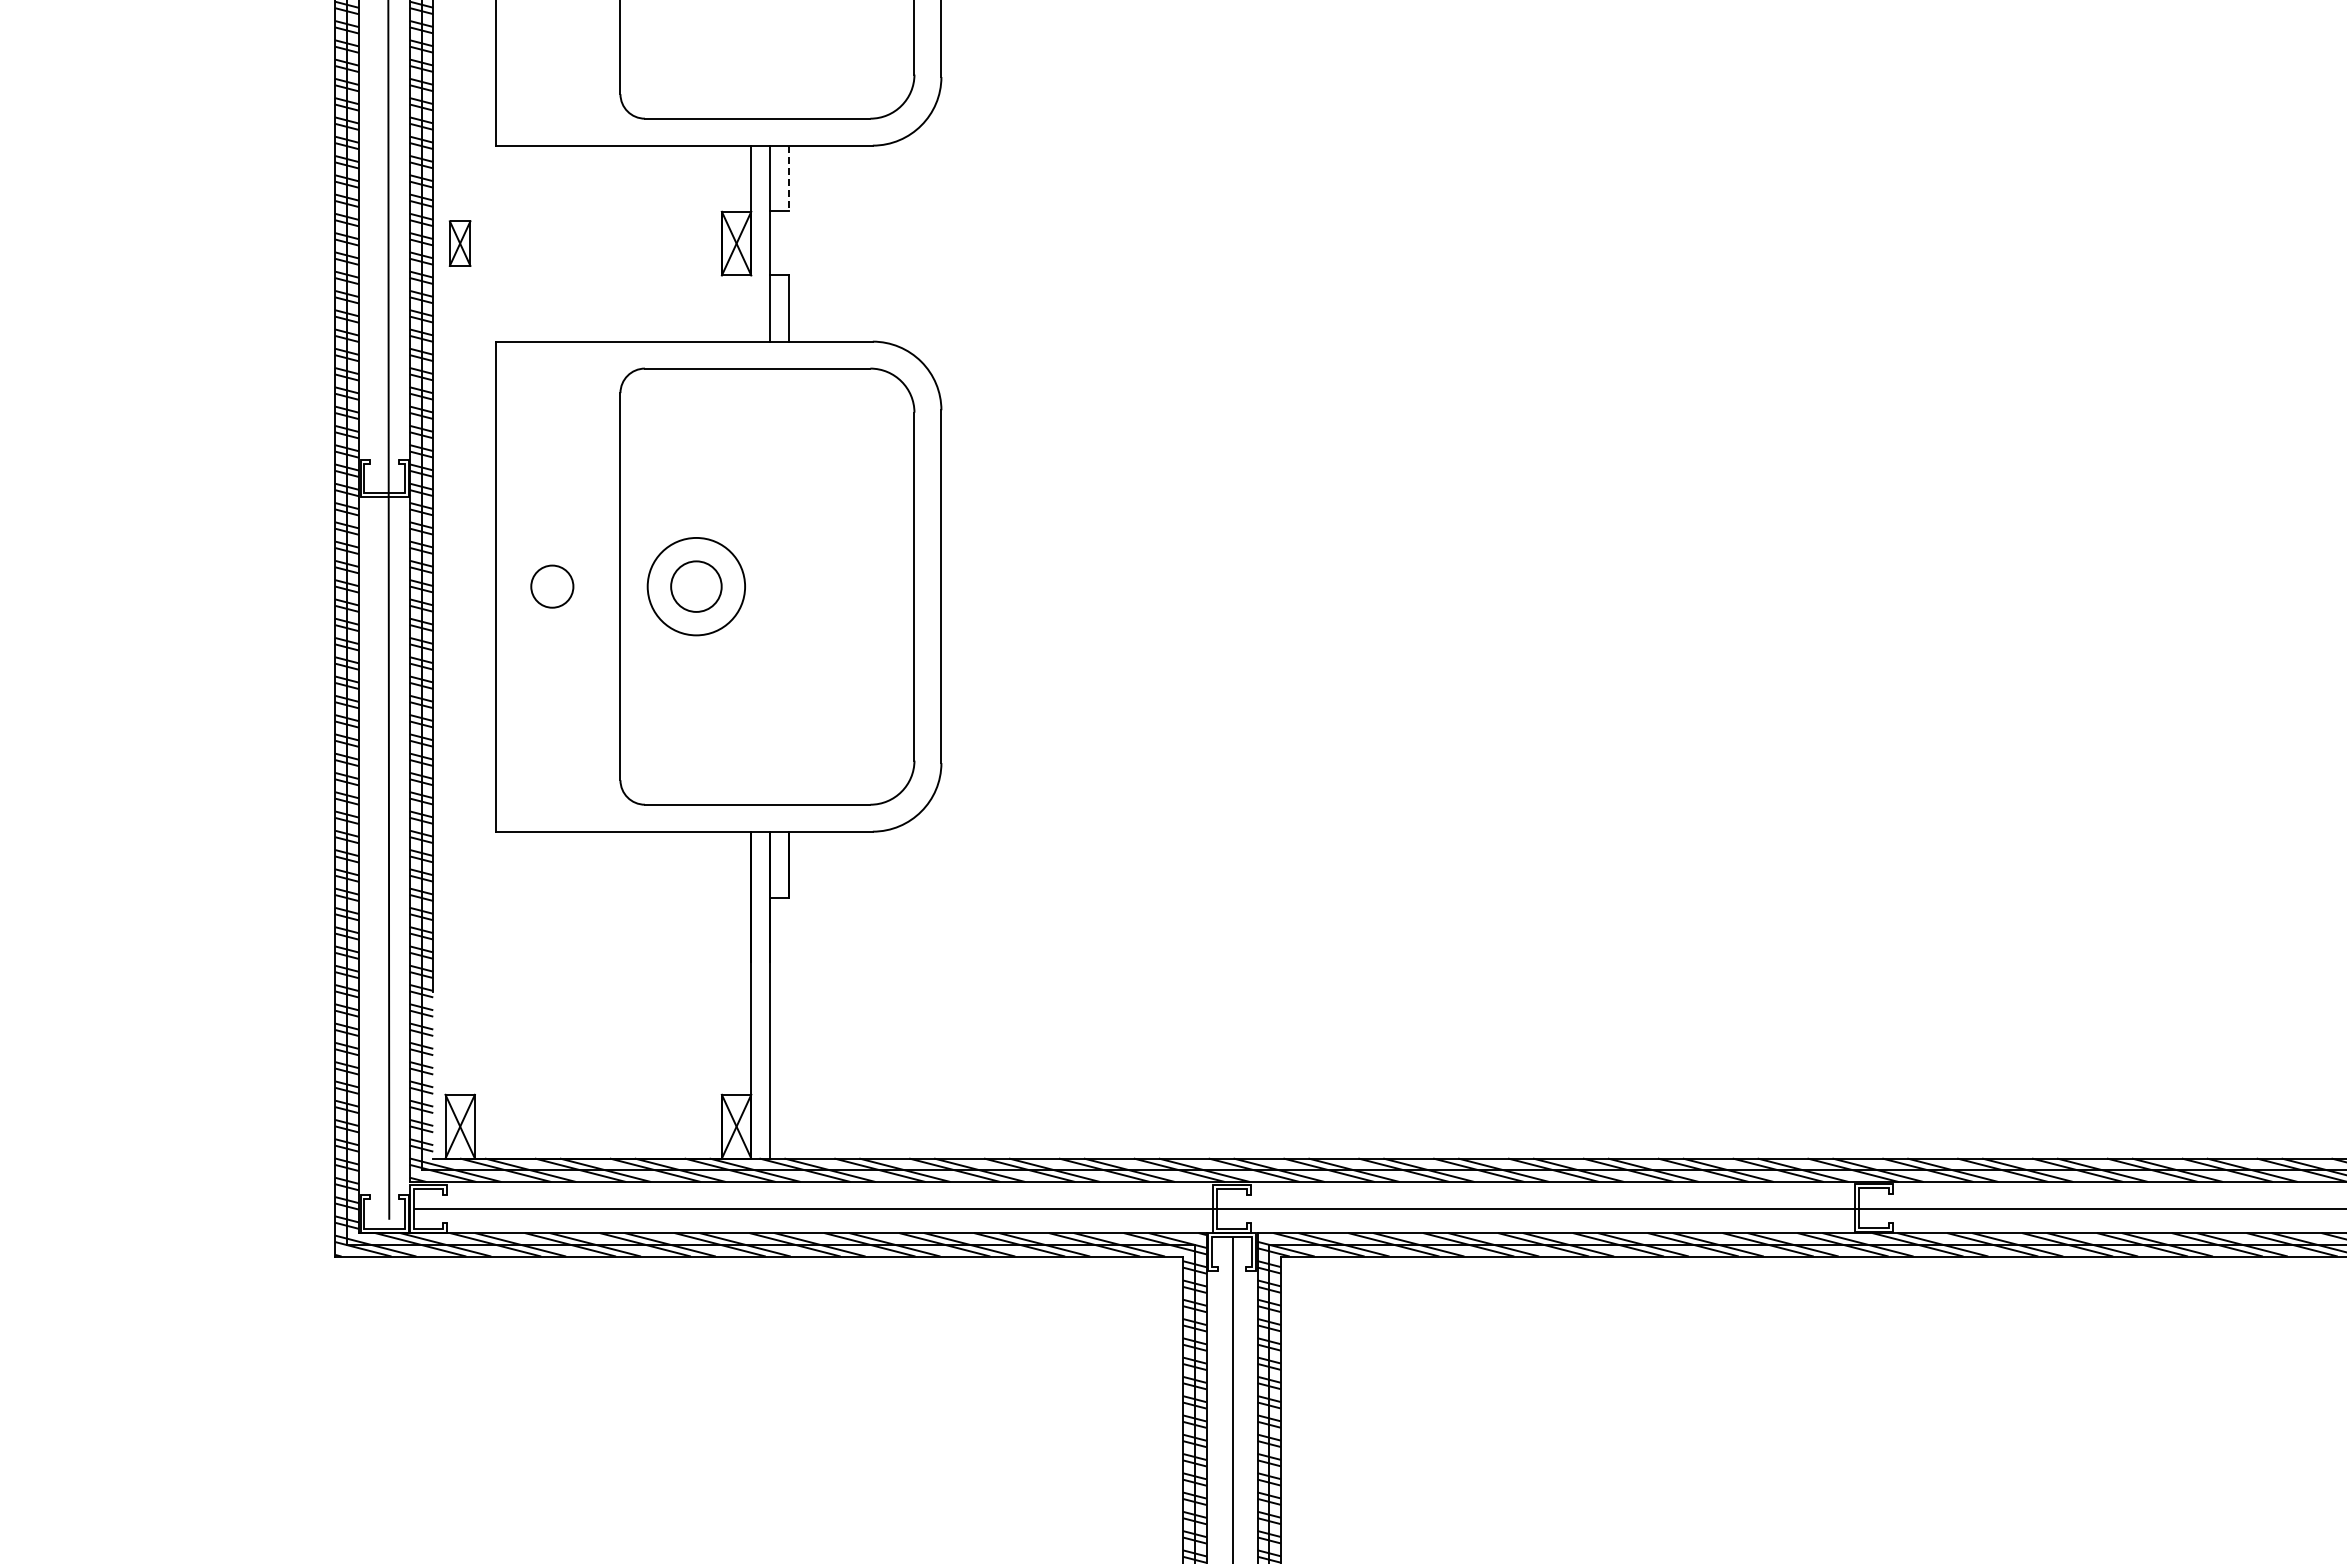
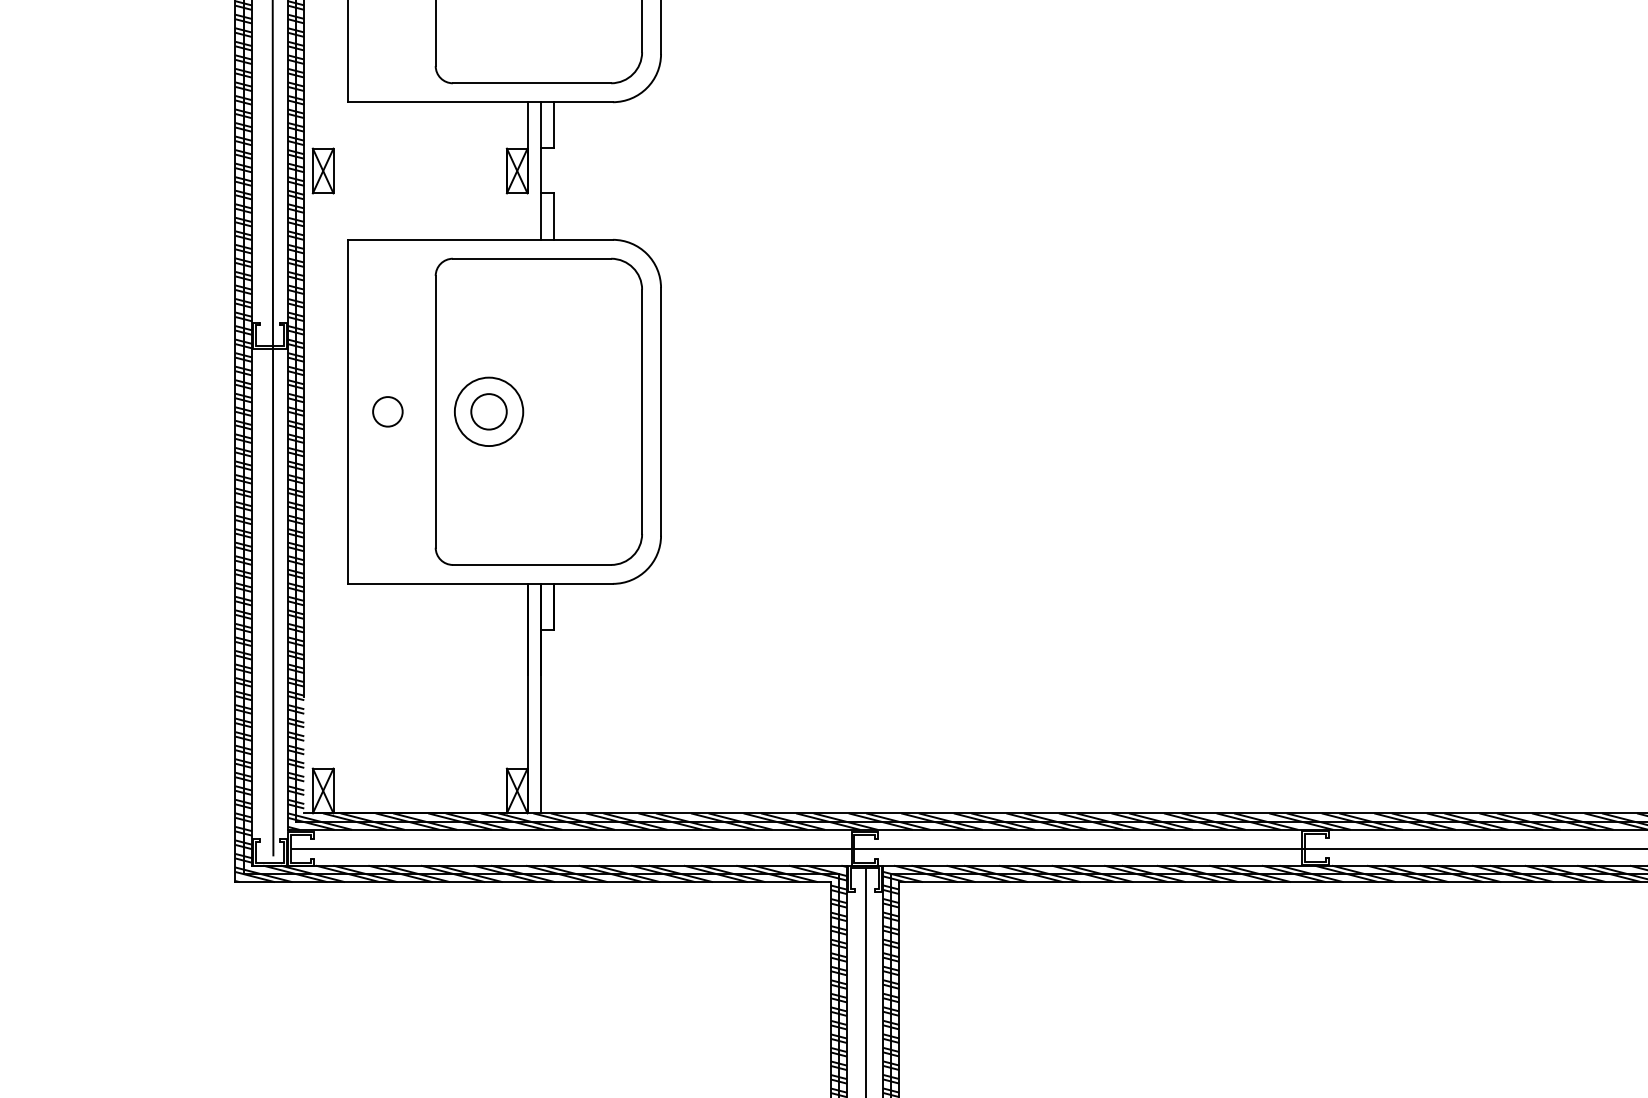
line: (788, 178) -> (553, 125), dashed -> solid
part: (459, 243) -> (322, 170), size x1.43

